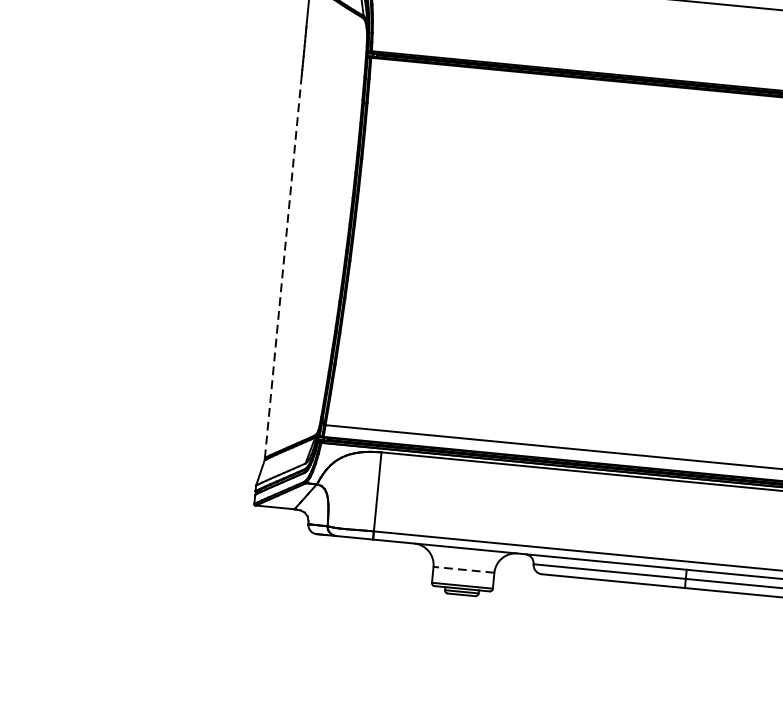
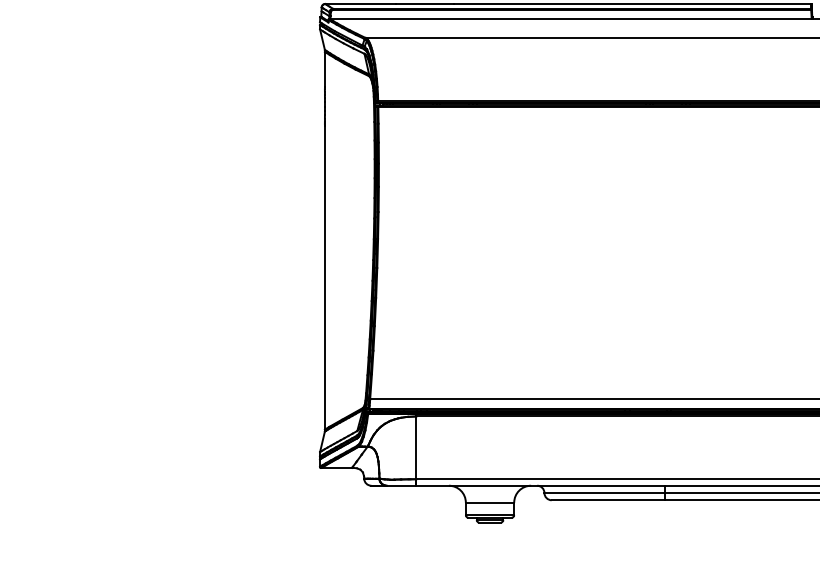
line: (282, 266) -> (324, 277), dashed -> solid
line: (463, 569) -> (489, 502), dashed -> solid

